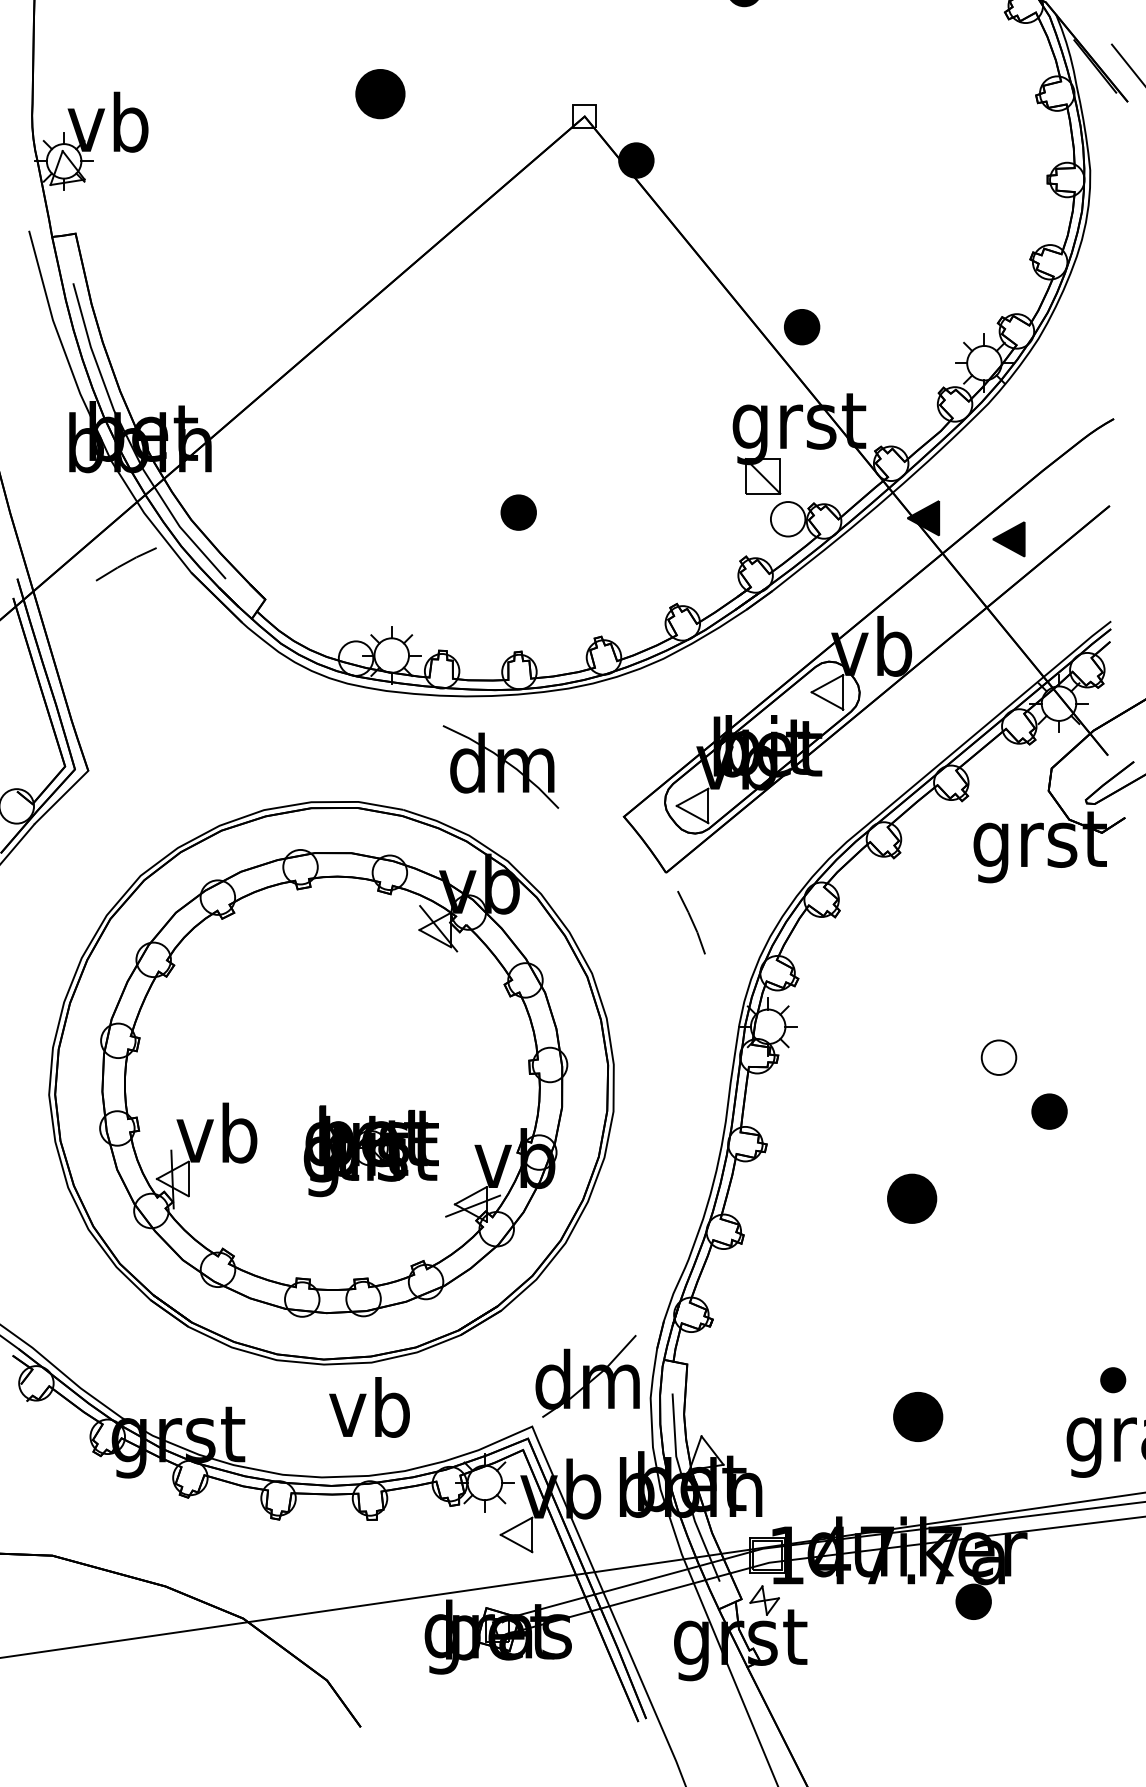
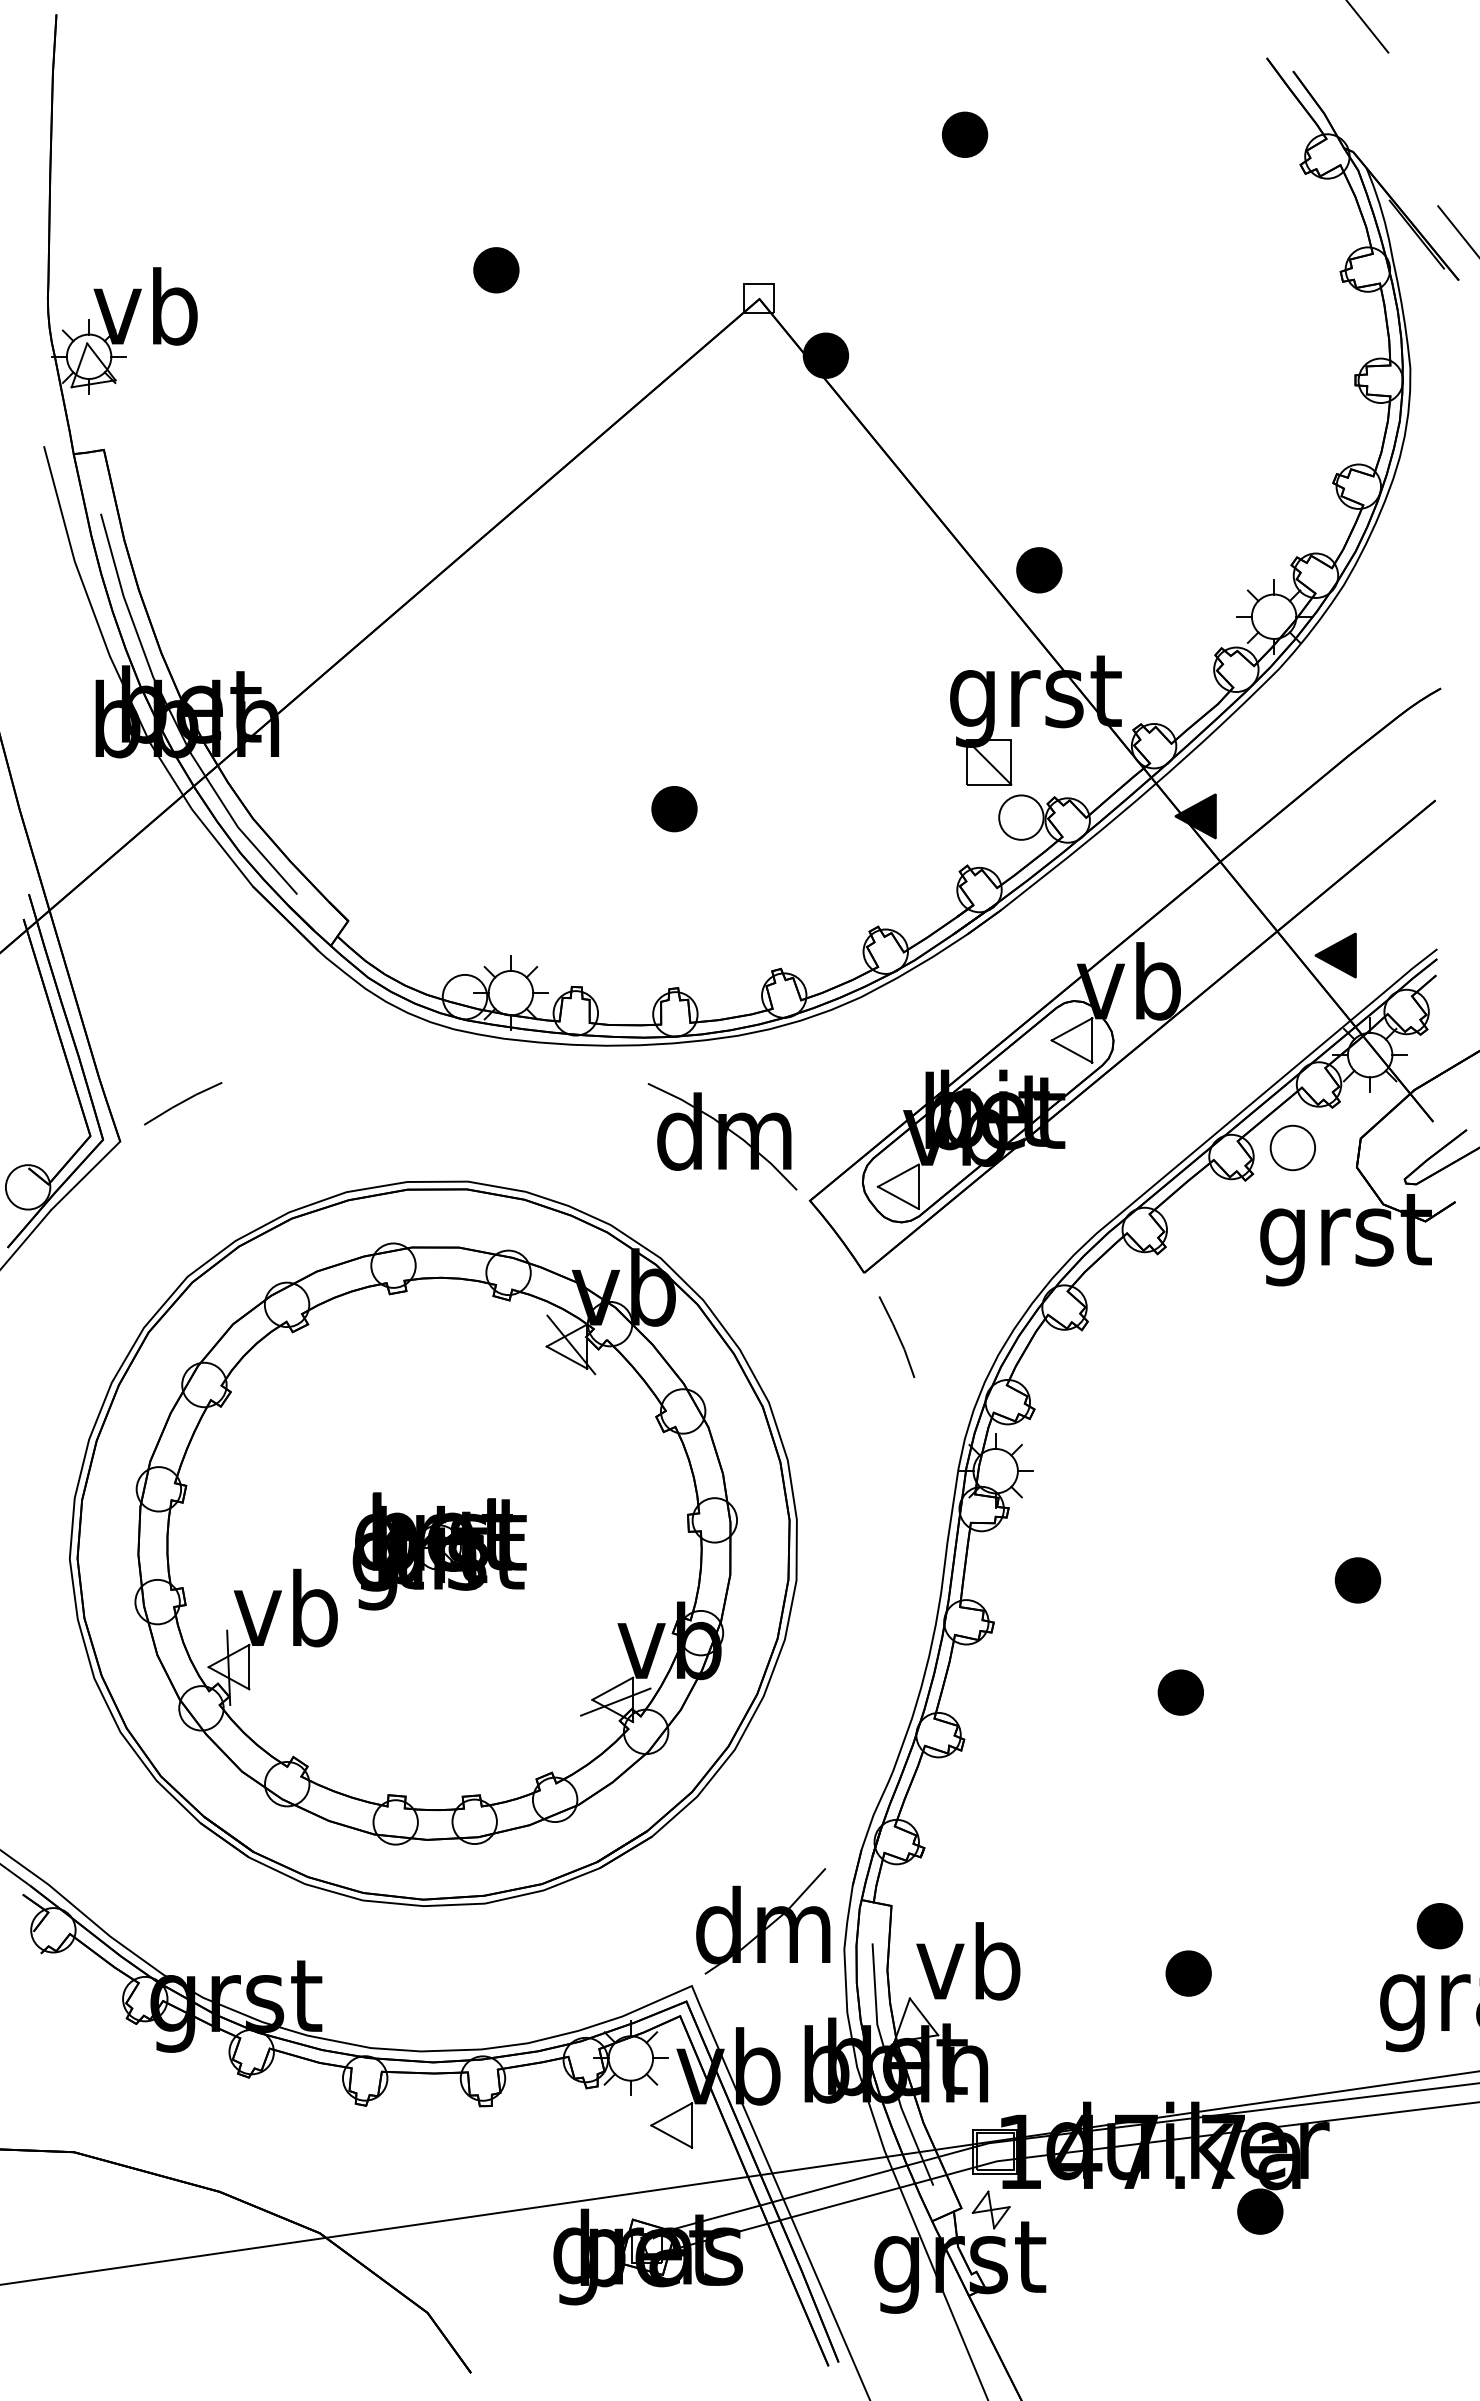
part: (380, 94) -> (496, 270), size x0.71
part: (1008, 539) -> (1335, 955), moved
curve: (126, 563) -> (183, 1102), moved
part: (500, 766) -> (722, 1136), moved
part: (998, 1057) -> (1292, 1147), moved
part: (371, 1151) -> (439, 1551), moved
part: (911, 1198) -> (1180, 1692), size x0.71
part: (1112, 1380) -> (1439, 1926), size x1.43
text: (369, 1407) -> (968, 1961), moved
part: (917, 1416) -> (1188, 1973), size x0.71

